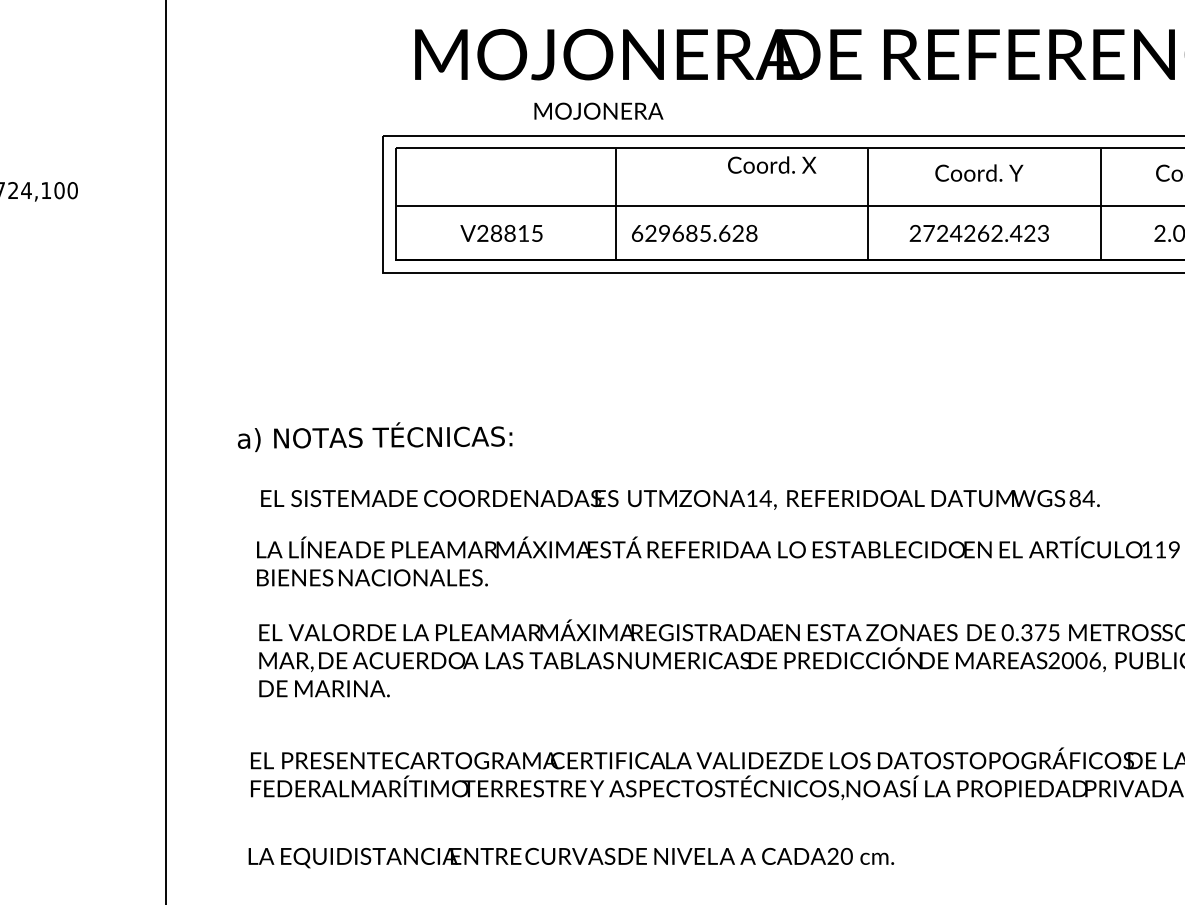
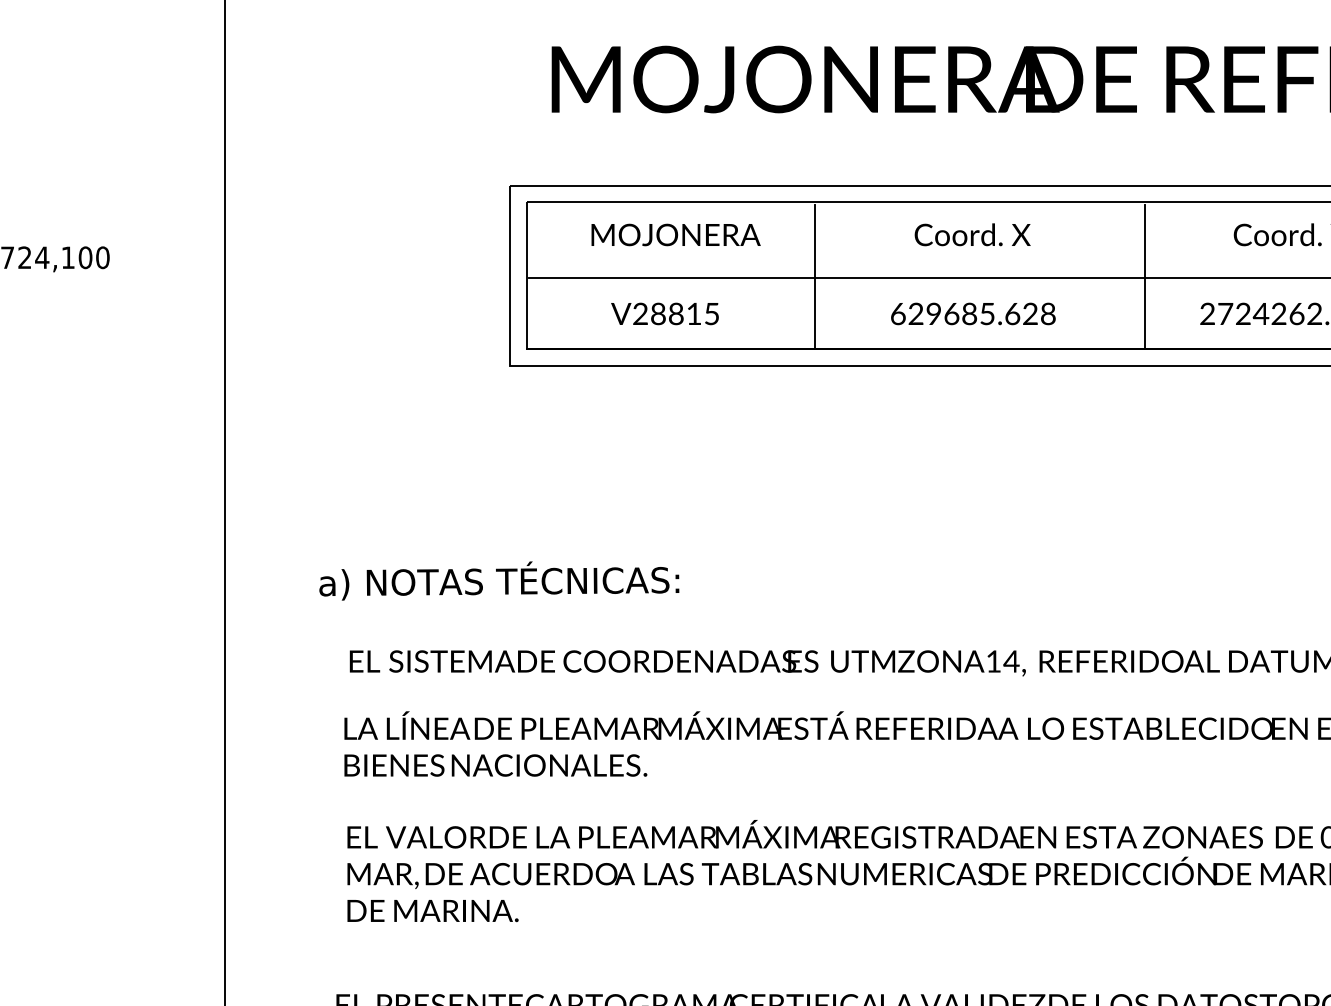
text: (598, 110) -> (675, 234), moved
text: (772, 164) -> (973, 234), moved
text: (694, 233) -> (973, 314), moved

